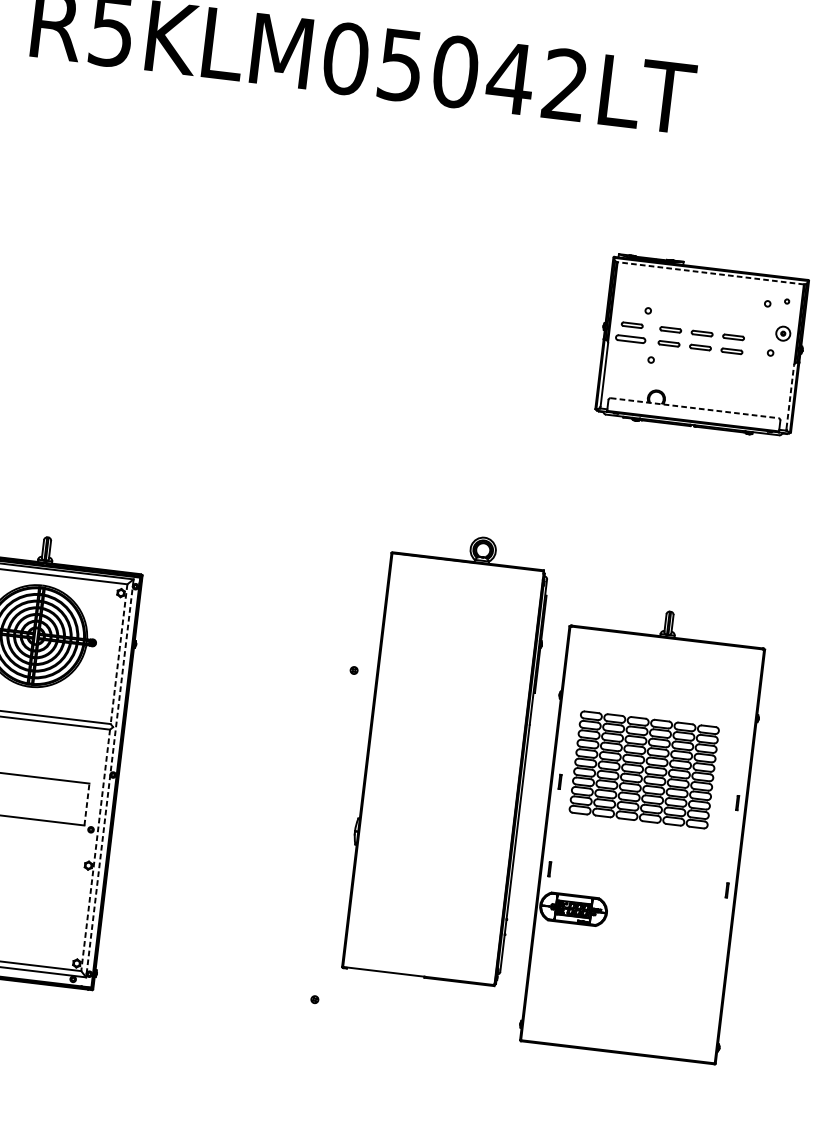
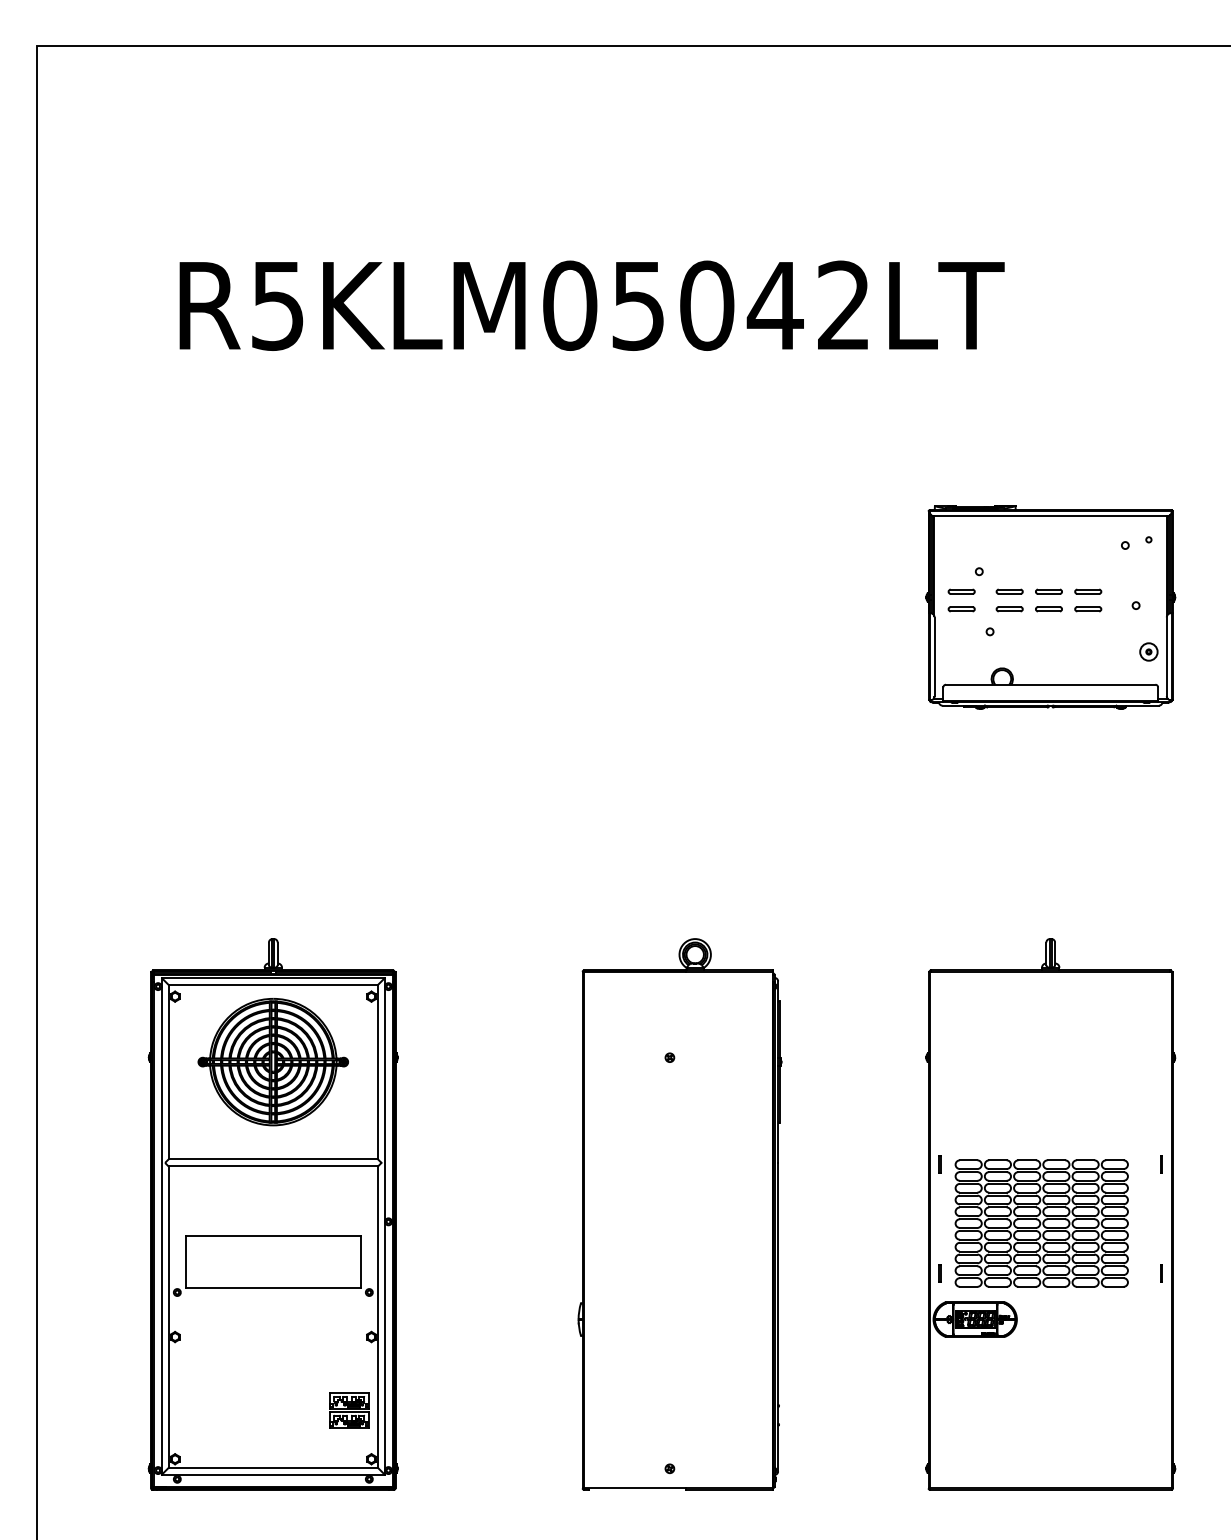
line: (710, 273) -> (1050, 516), dashed -> solid
part: (783, 333) -> (1148, 651), moved
part: (630, 339) -> (961, 609), size x0.71
line: (790, 396) -> (1166, 656), dashed -> solid
line: (694, 407) -> (1050, 684), dashed -> solid
line: (119, 654) -> (378, 1072), dashed -> solid
part: (445, 756) -> (679, 1214), moved
part: (644, 769) -> (1041, 1223), moved
line: (110, 780) -> (385, 1228), dashed -> solid
line: (86, 804) -> (360, 1261), dashed -> solid
line: (95, 850) -> (378, 1317), dashed -> solid
part: (63, 922) -> (349, 1410), added

